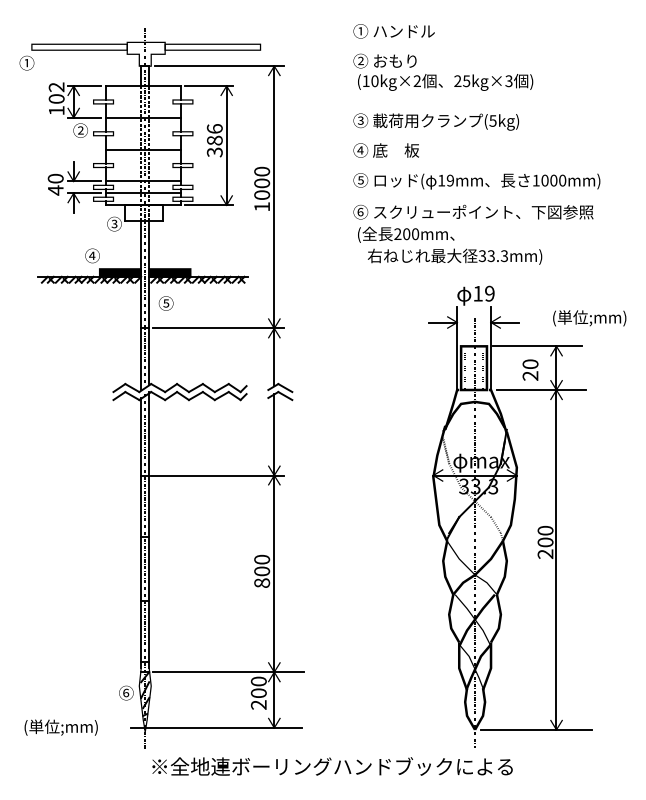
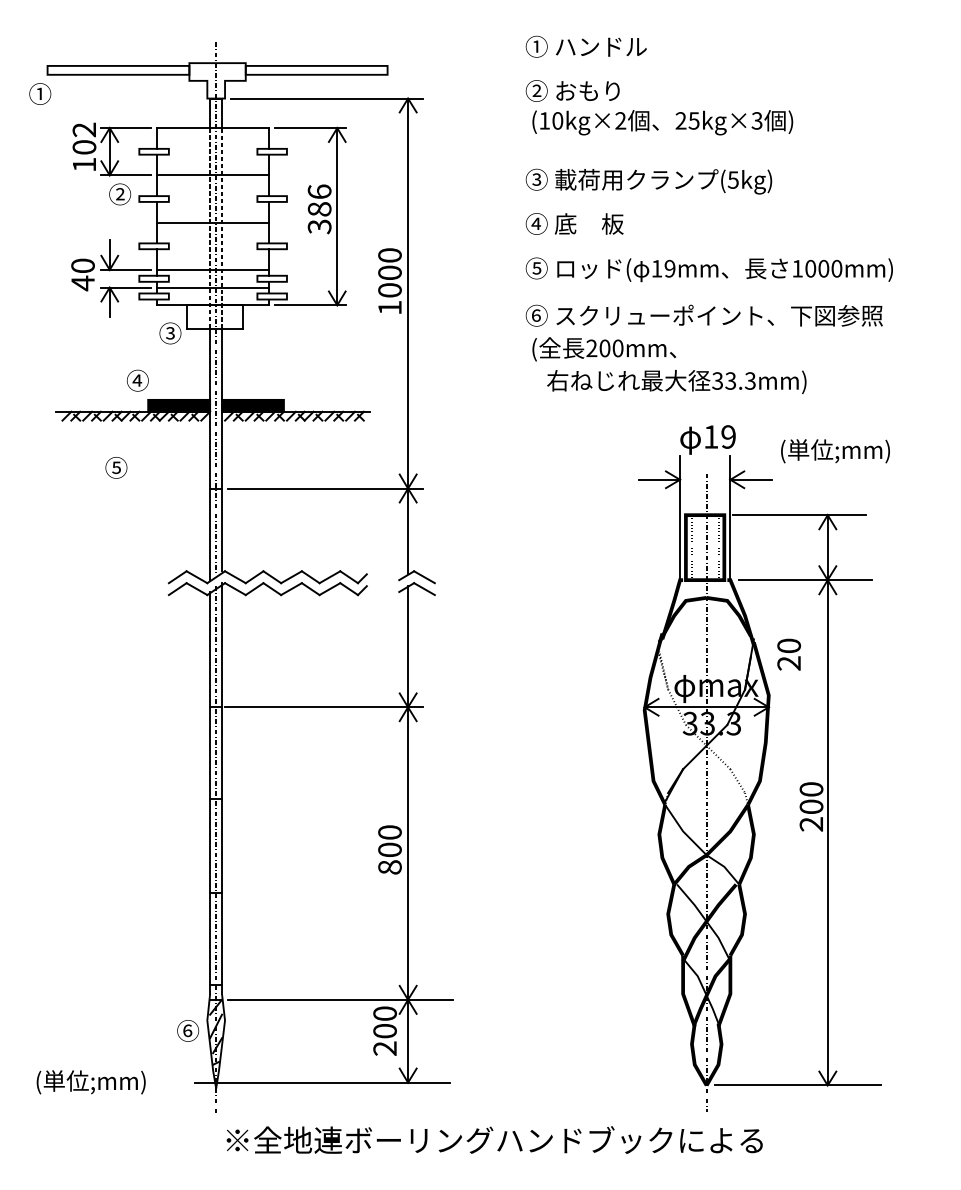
text: (165, 303) -> (115, 467), moved
text: (589, 318) -> (835, 451), moved
text: (530, 369) -> (789, 653), moved

